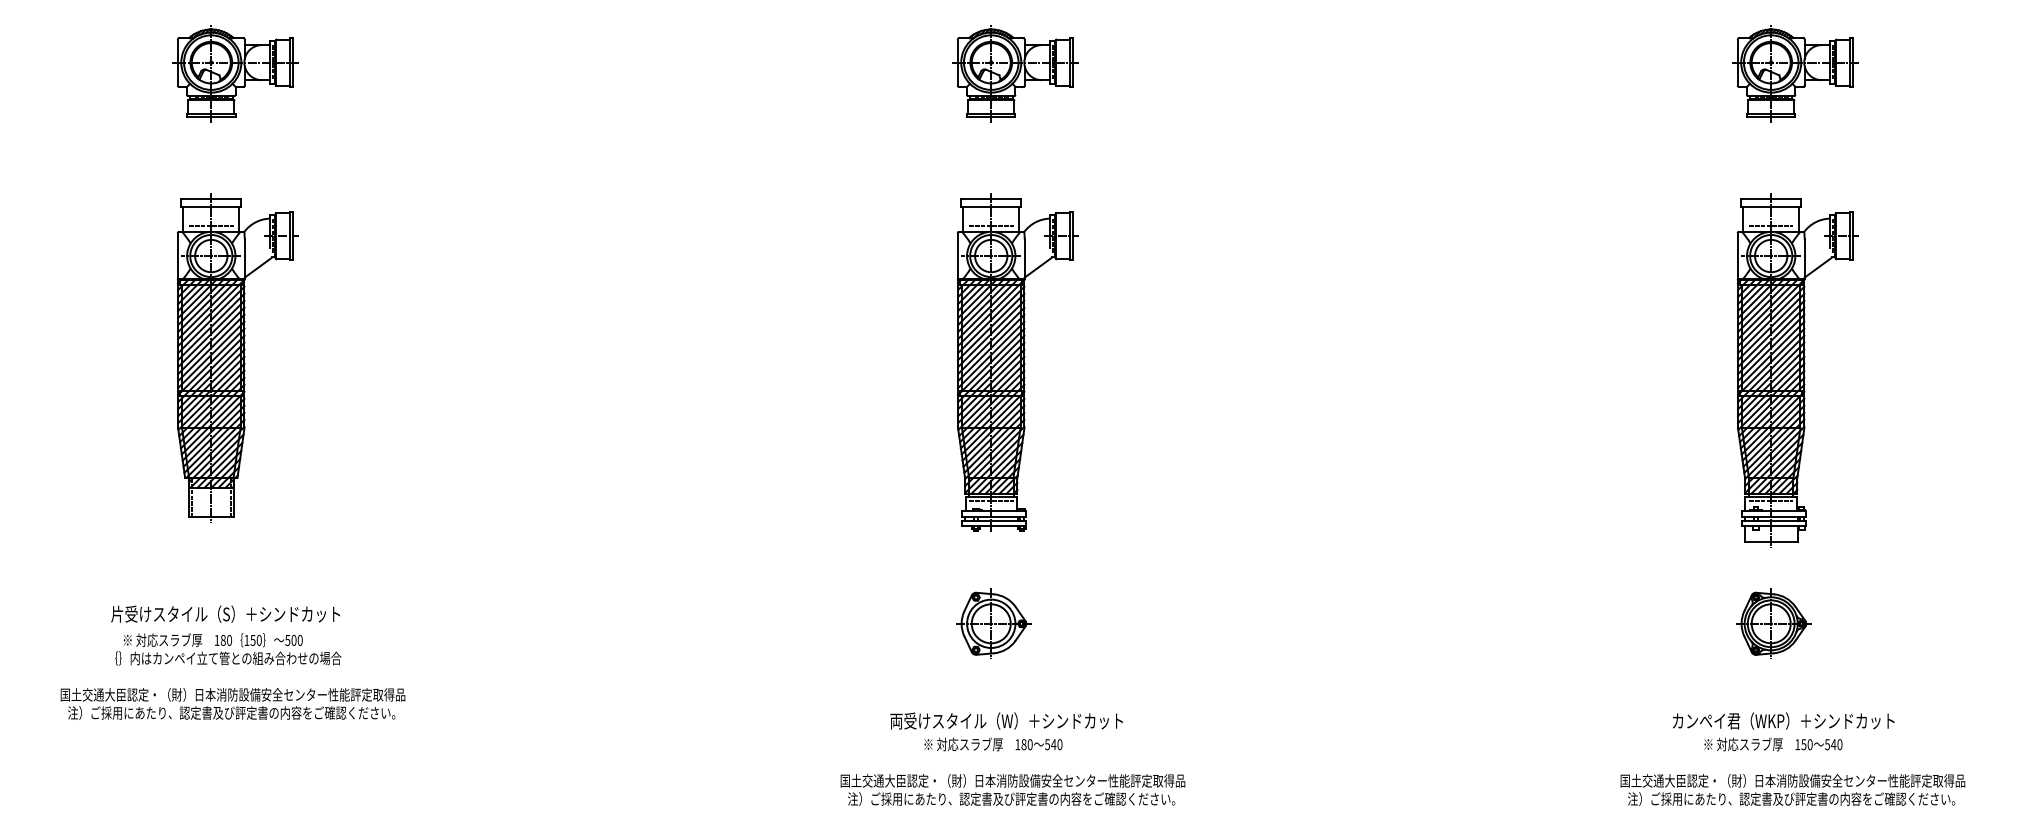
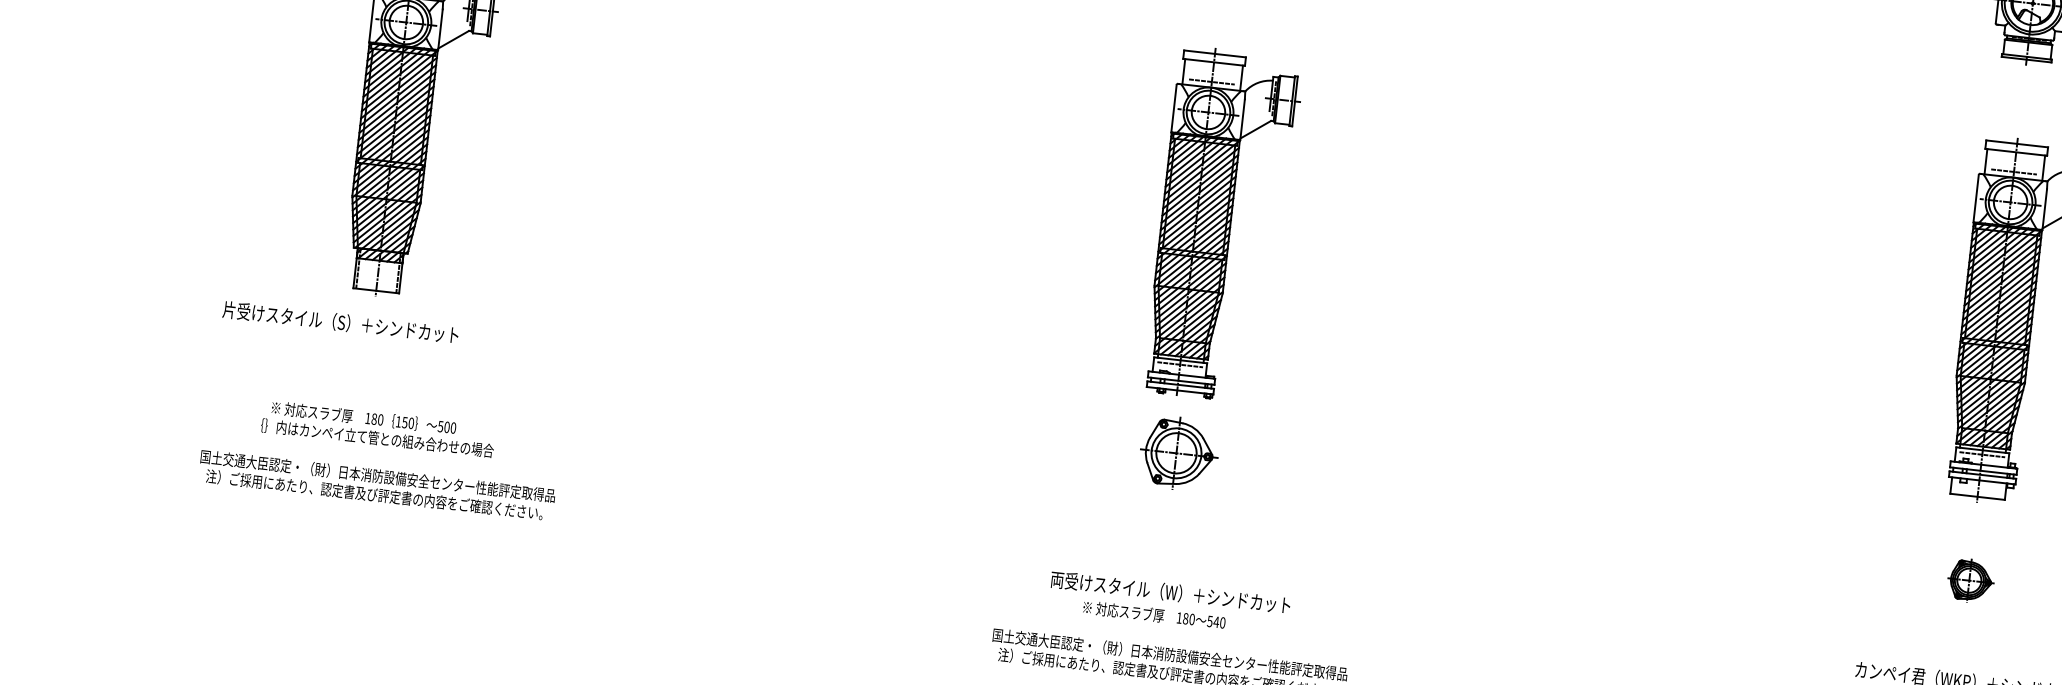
text: (225, 613) -> (340, 321), moved
part: (993, 623) -> (1178, 453), moved
part: (1773, 623) -> (1970, 580), size x0.6

